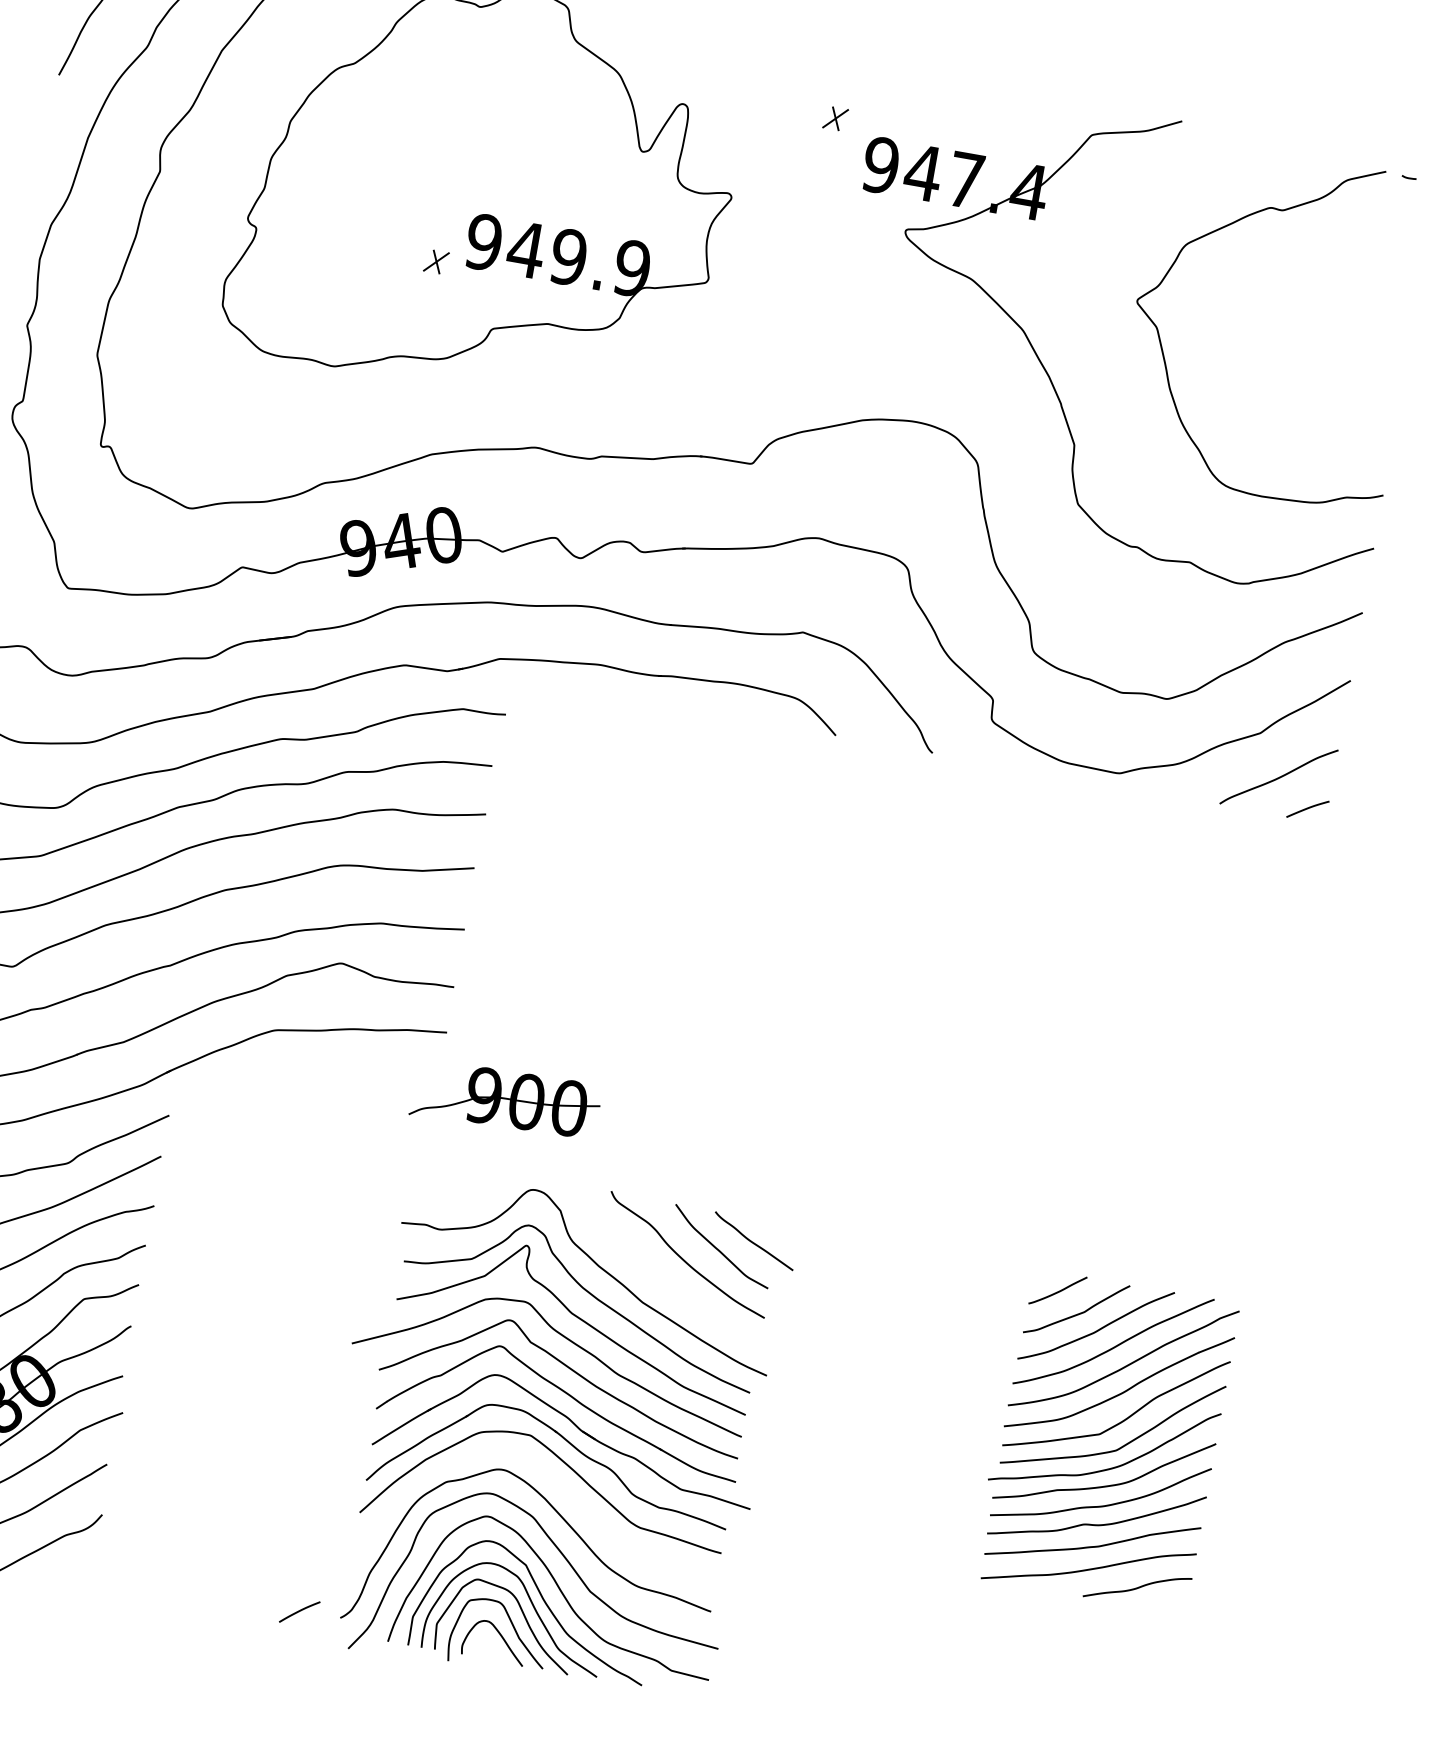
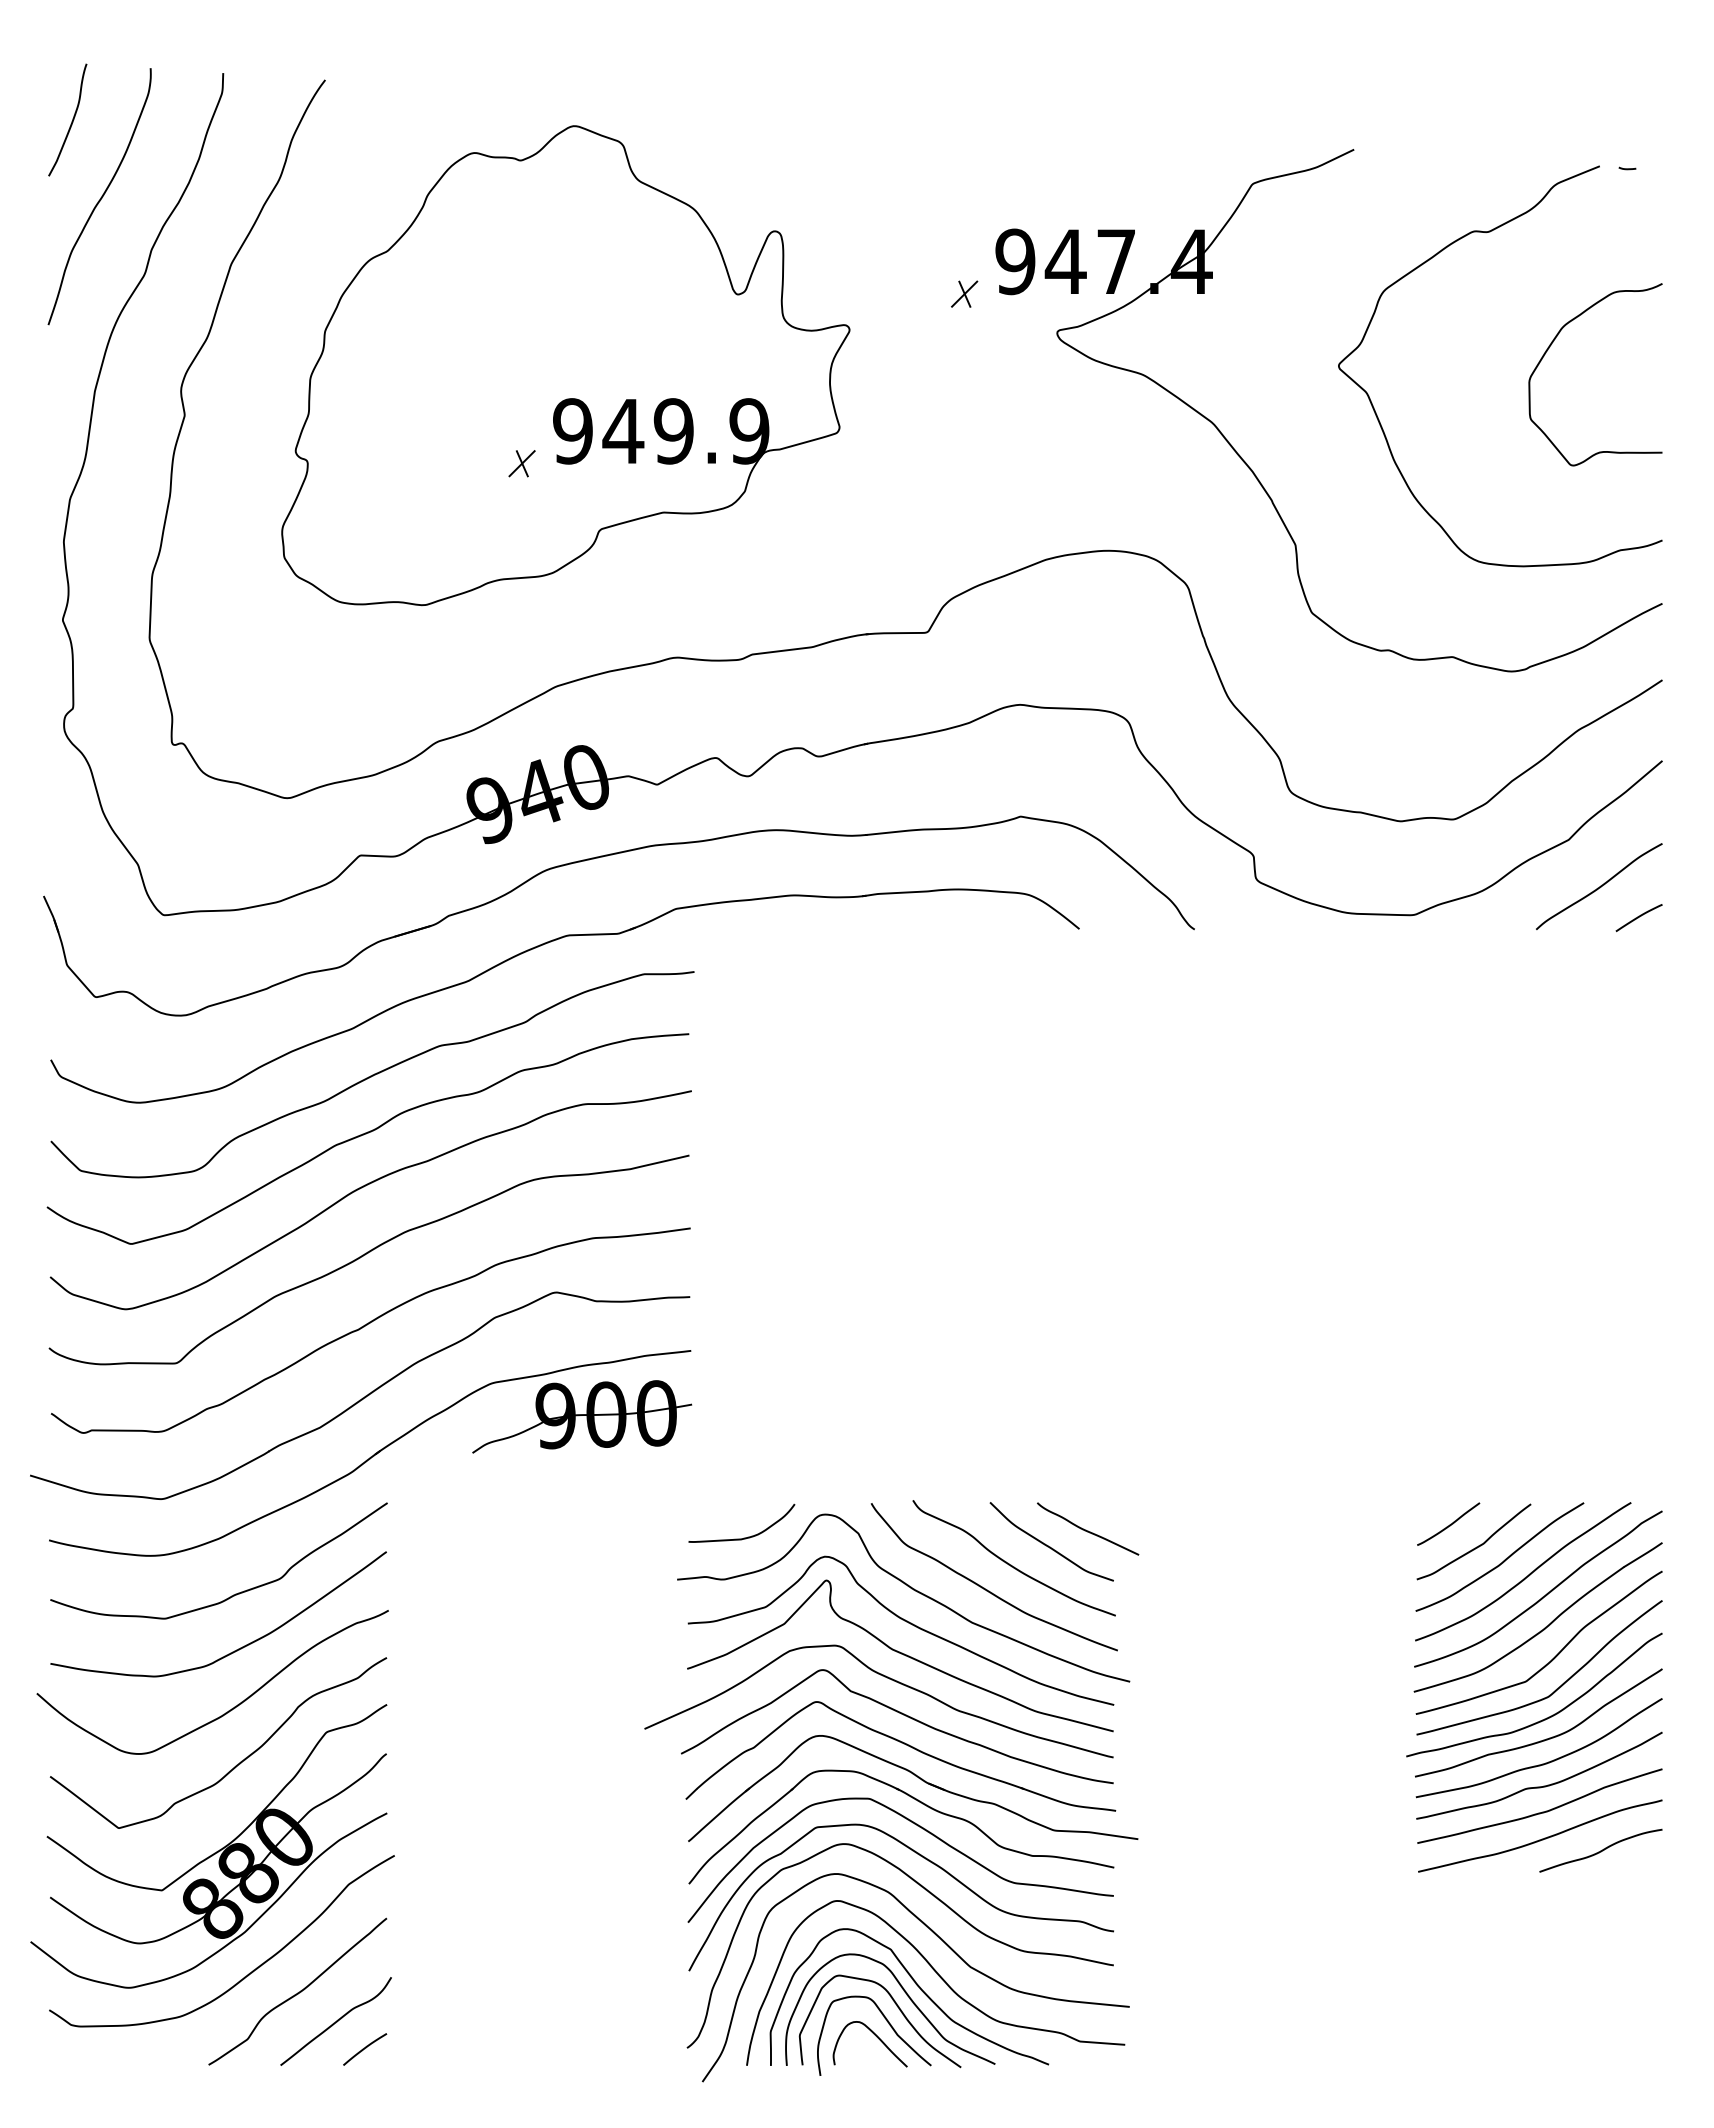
part: (835, 118) -> (964, 293), moved
curve: (1319, 315) -> (1551, 345), added
part: (506, 1099) -> (582, 1416), moved
curve: (463, 1197) -> (743, 1537), added
curve: (660, 1277) -> (987, 1589), added
curve: (567, 1493) -> (923, 1858), added
curve: (300, 1611) -> (365, 2048), moved

